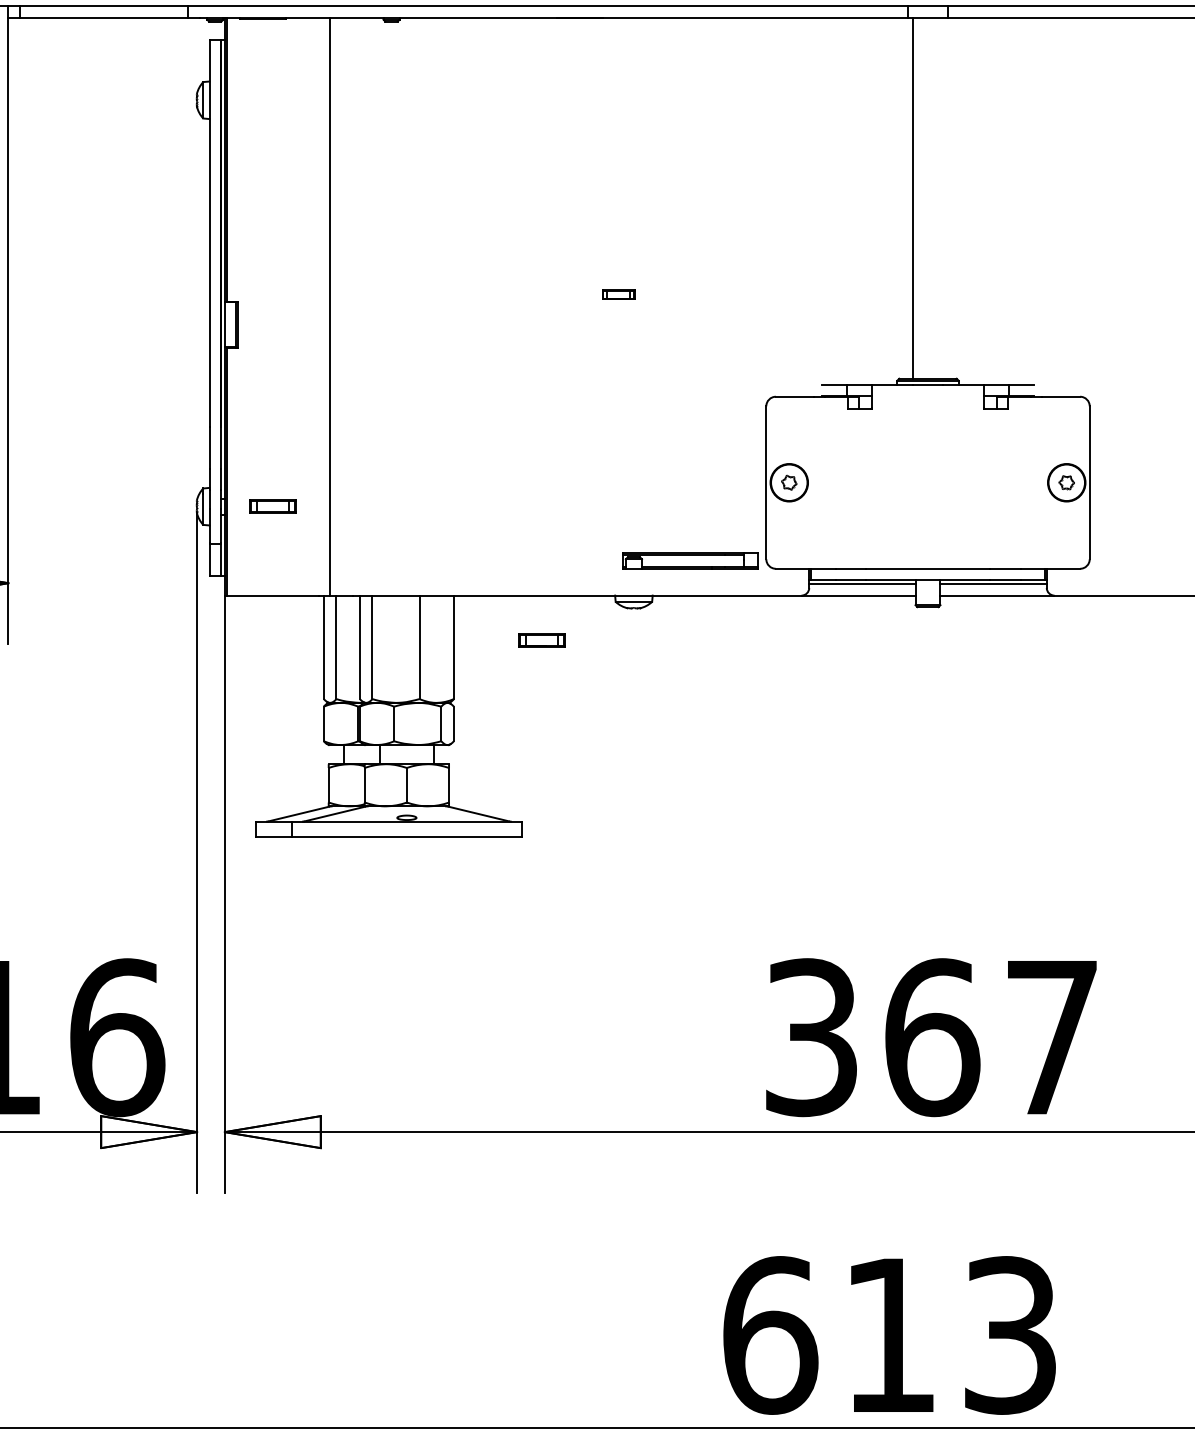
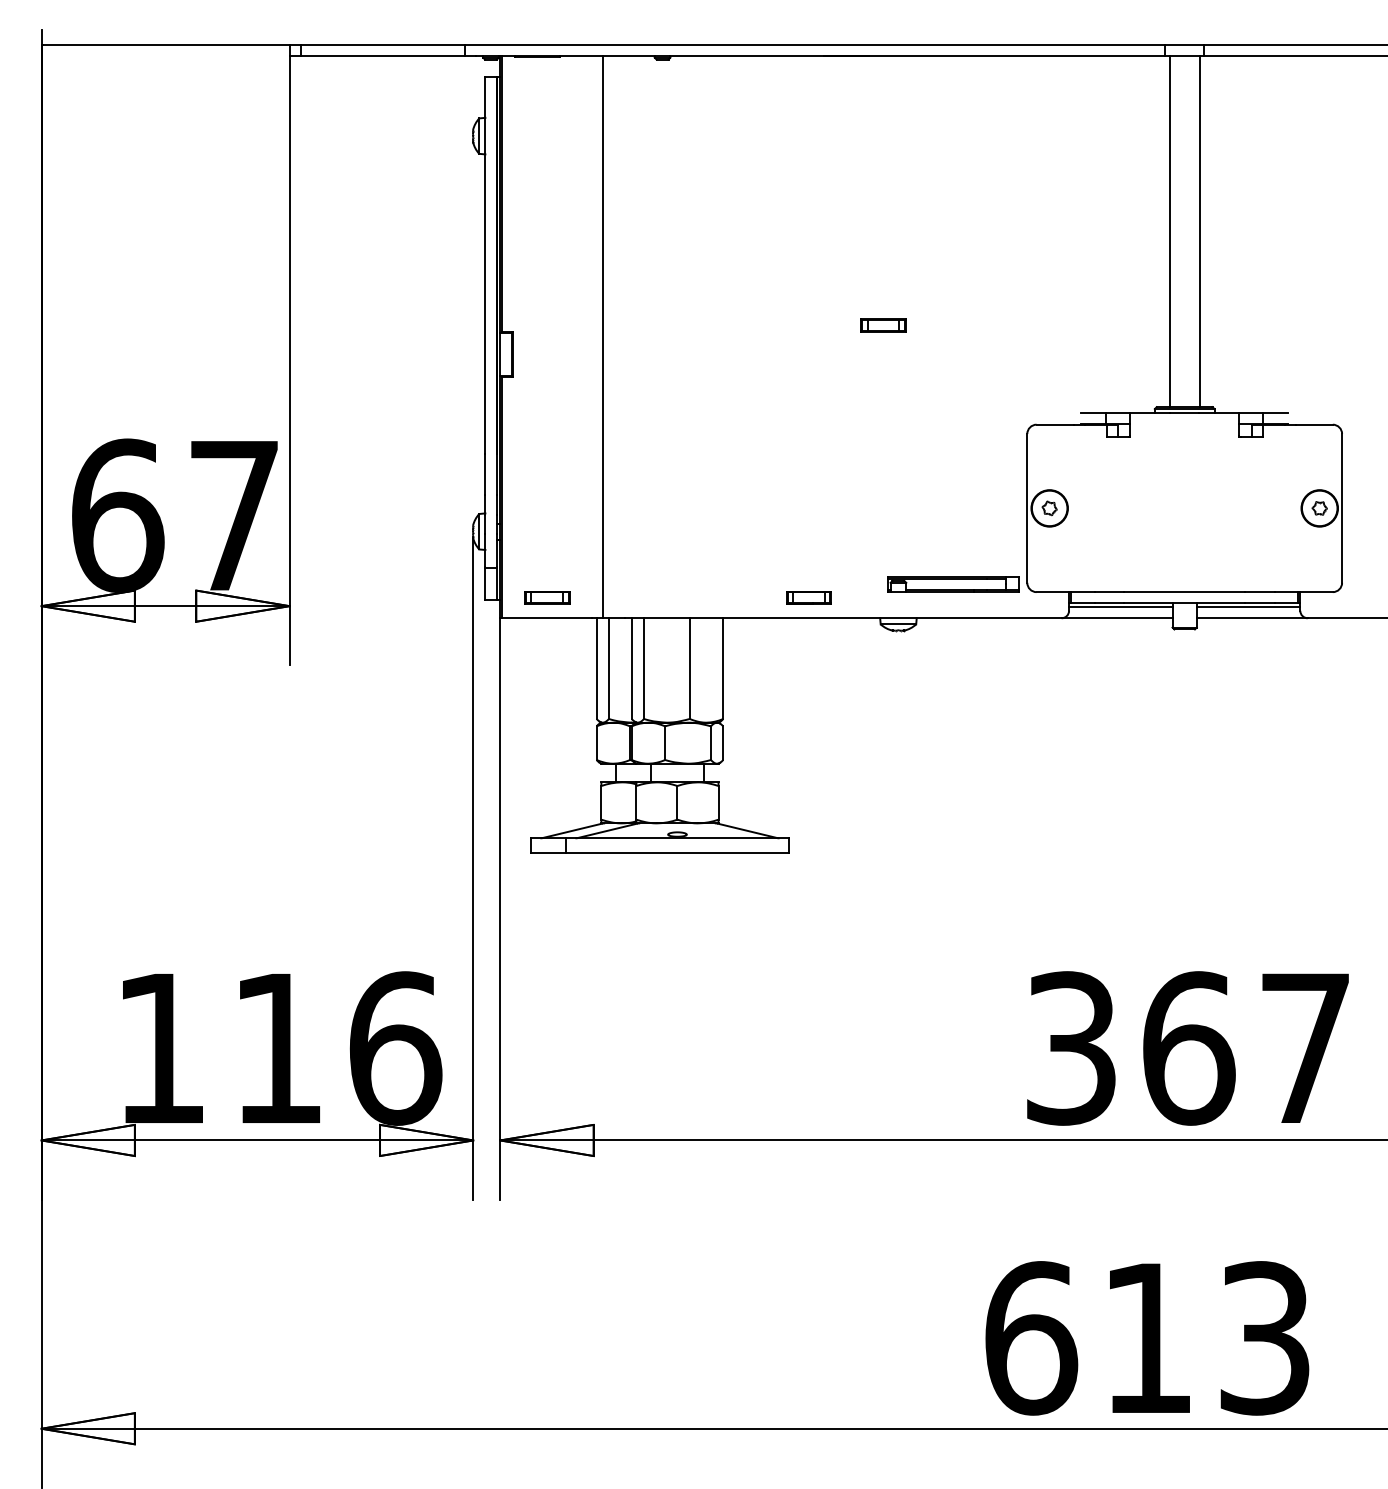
line: (943, 198) -> (1199, 231), added
part: (618, 294) -> (883, 325), size x1.43
part: (273, 506) -> (547, 597), moved
part: (541, 640) -> (808, 597), moved

